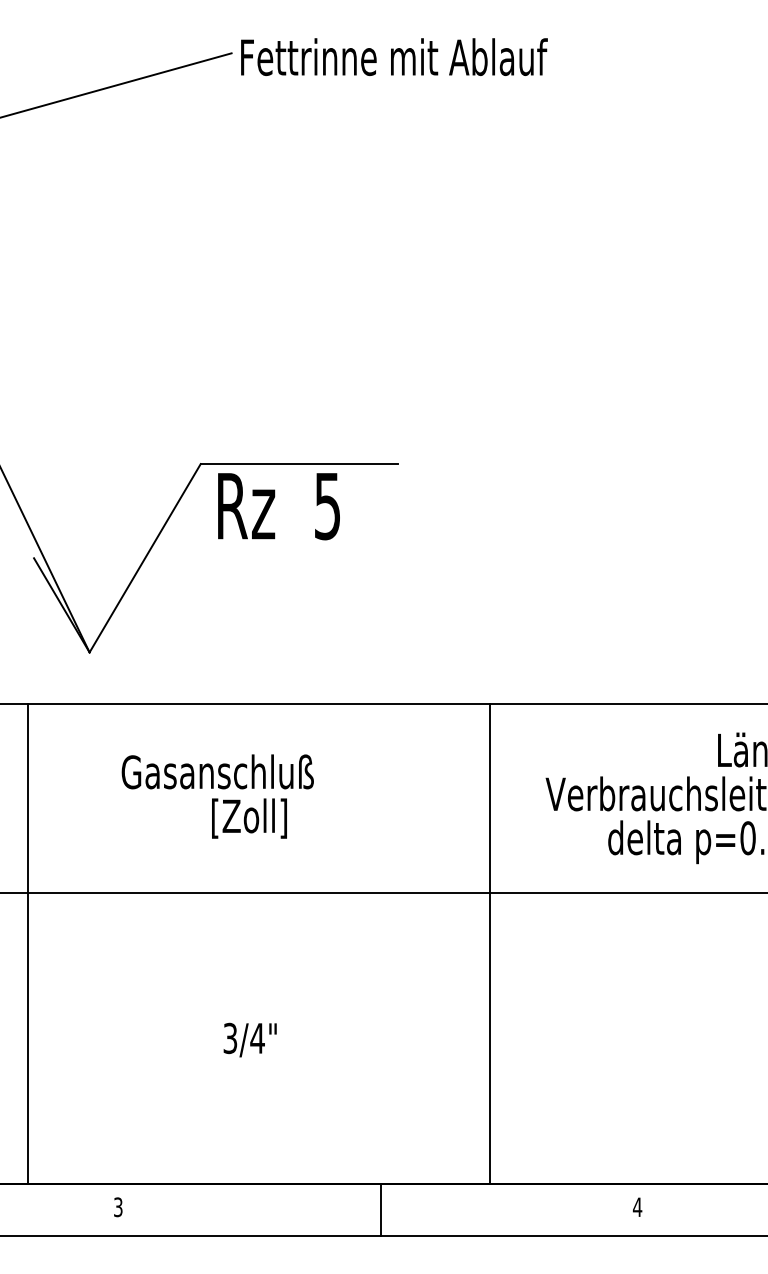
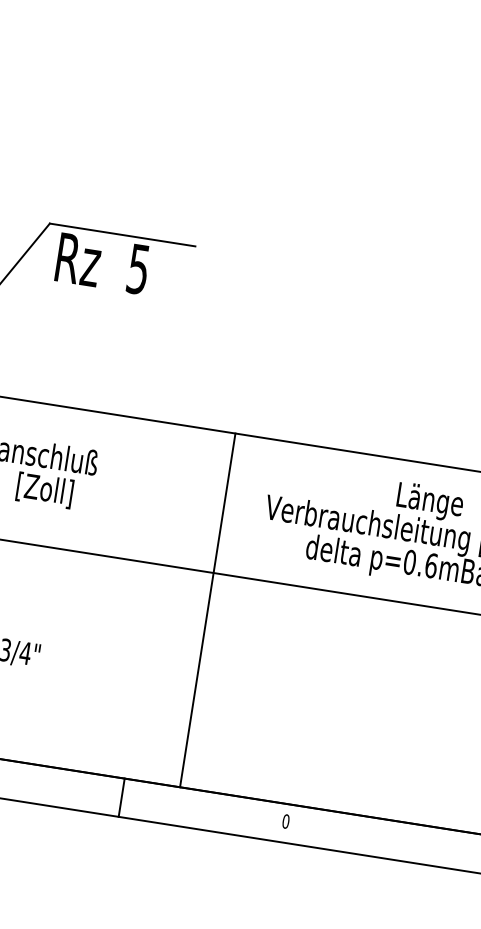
text: (637, 1207) -> (285, 821), 4 -> 0
line: (381, 1209) -> (122, 797), moved

